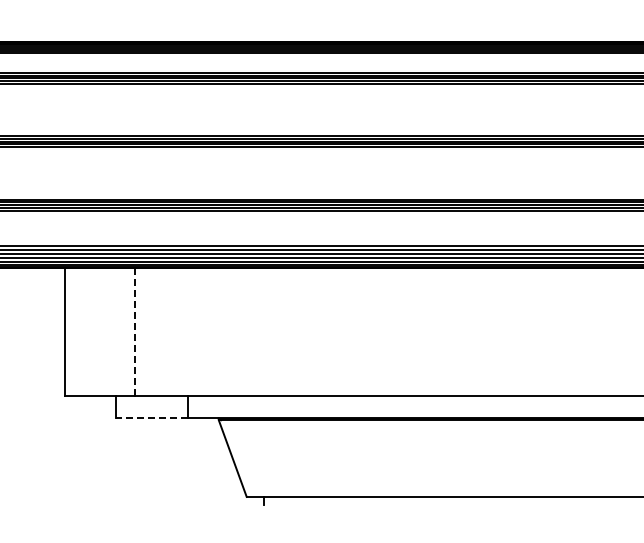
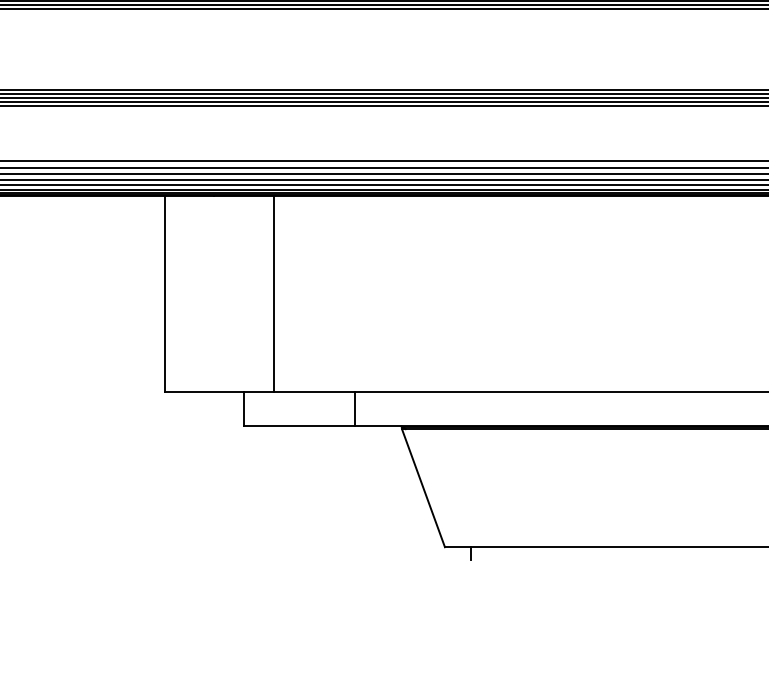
line: (135, 332) -> (273, 294), dashed -> solid
line: (152, 418) -> (299, 426), dashed -> solid

